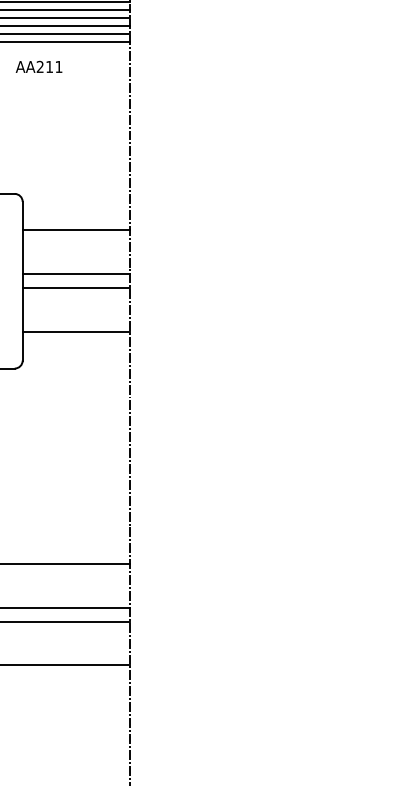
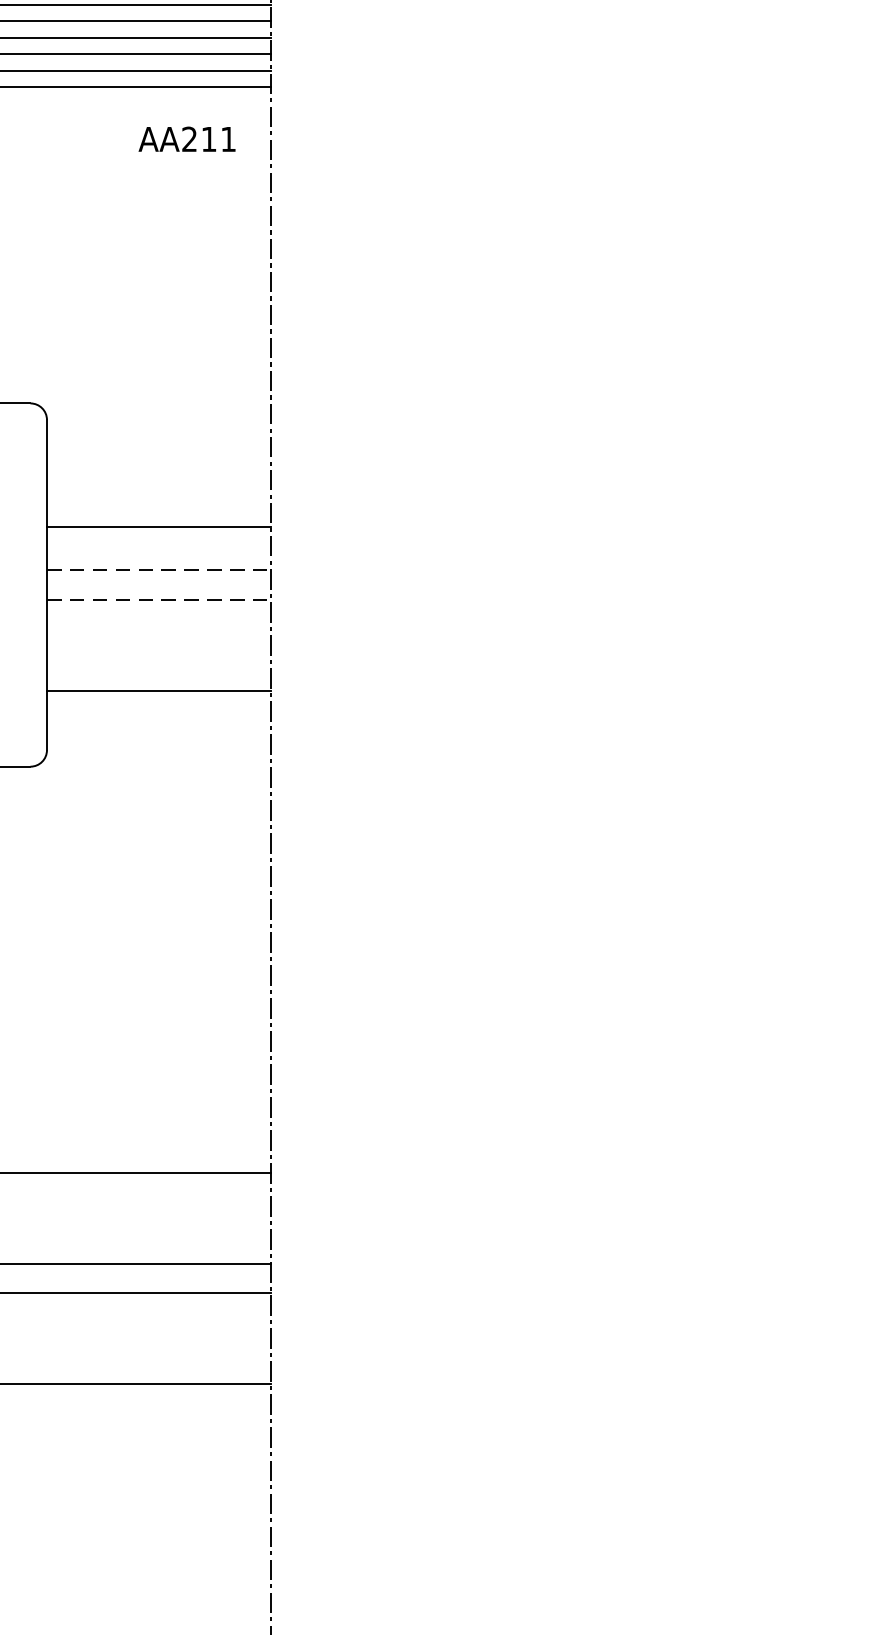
text: (38, 66) -> (185, 138), moved
line: (76, 230) -> (158, 527), moved
line: (76, 274) -> (158, 571), solid -> dashed
line: (76, 288) -> (158, 600), solid -> dashed

